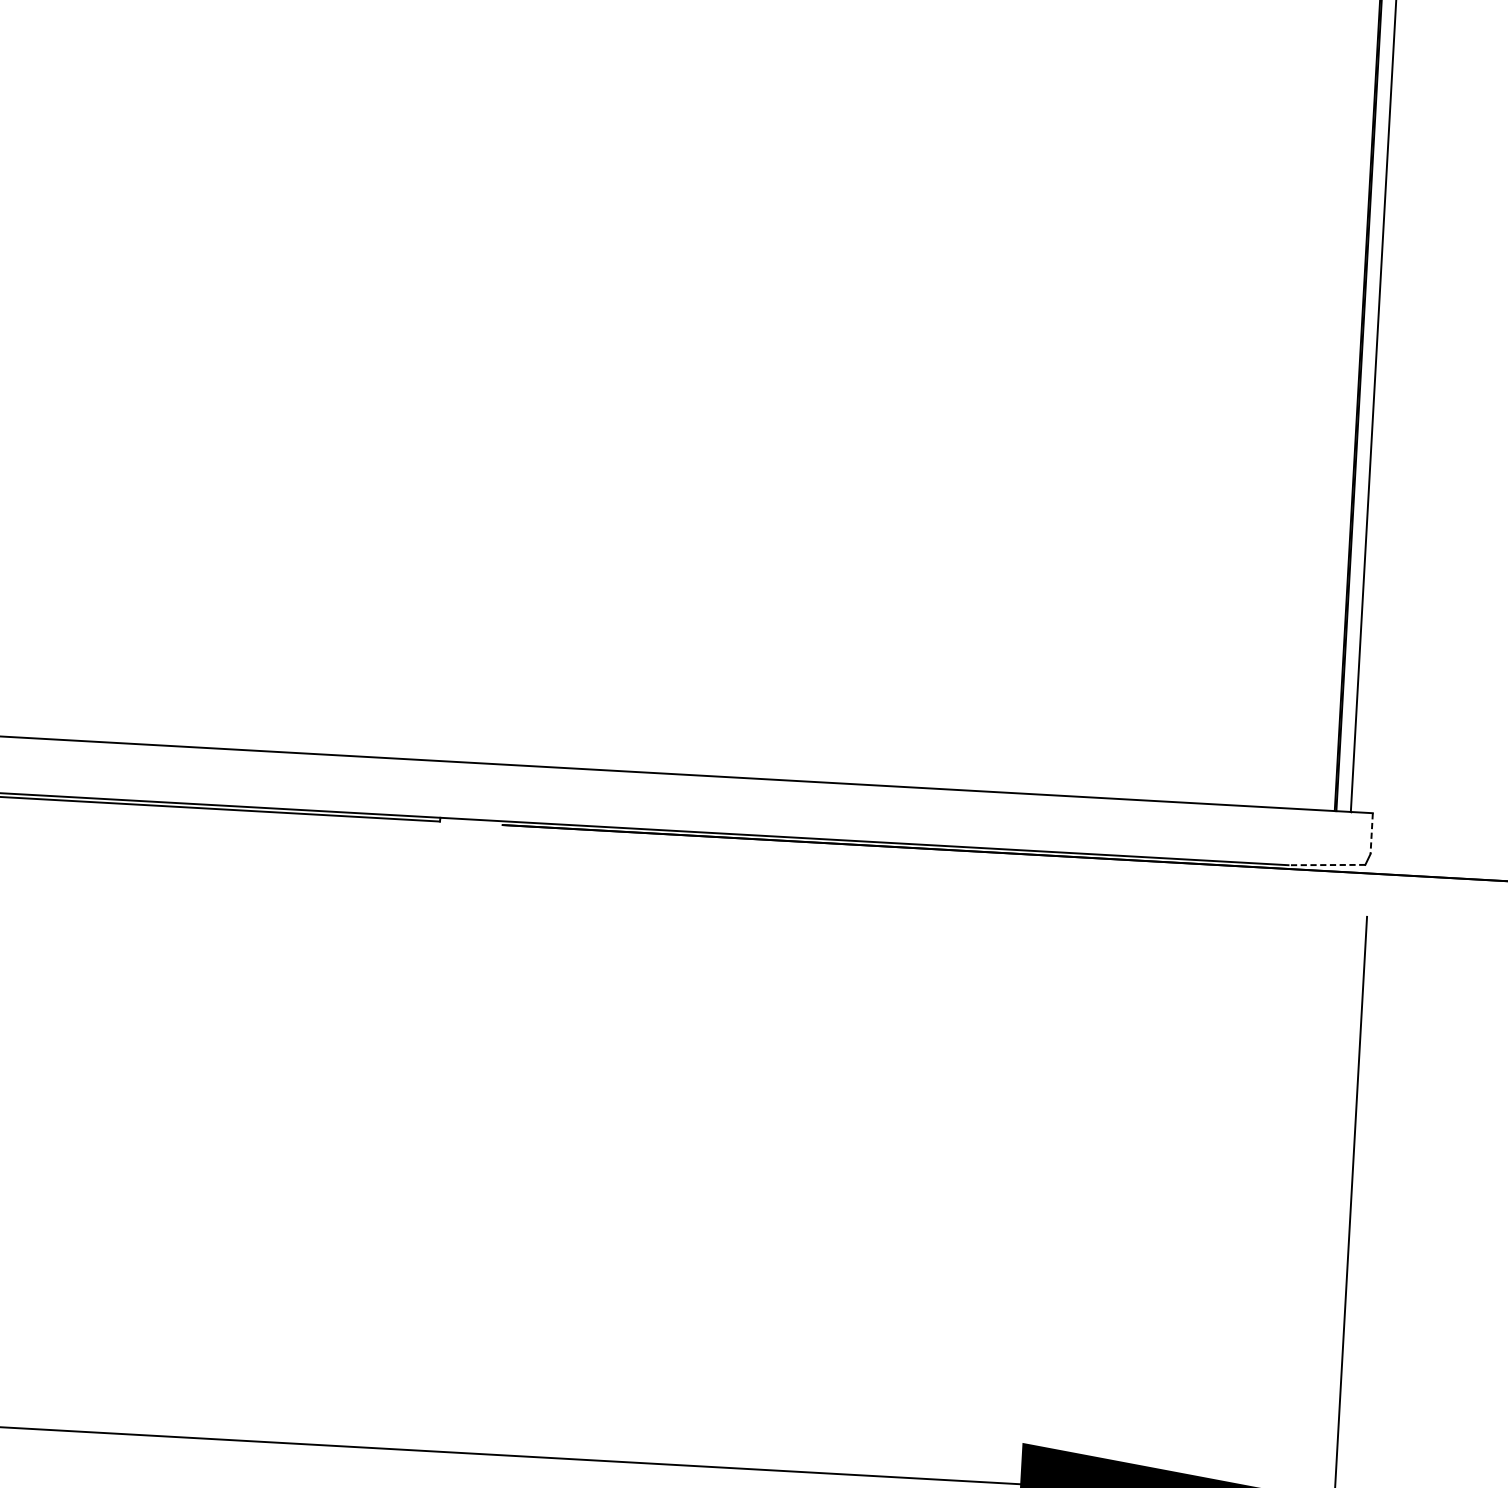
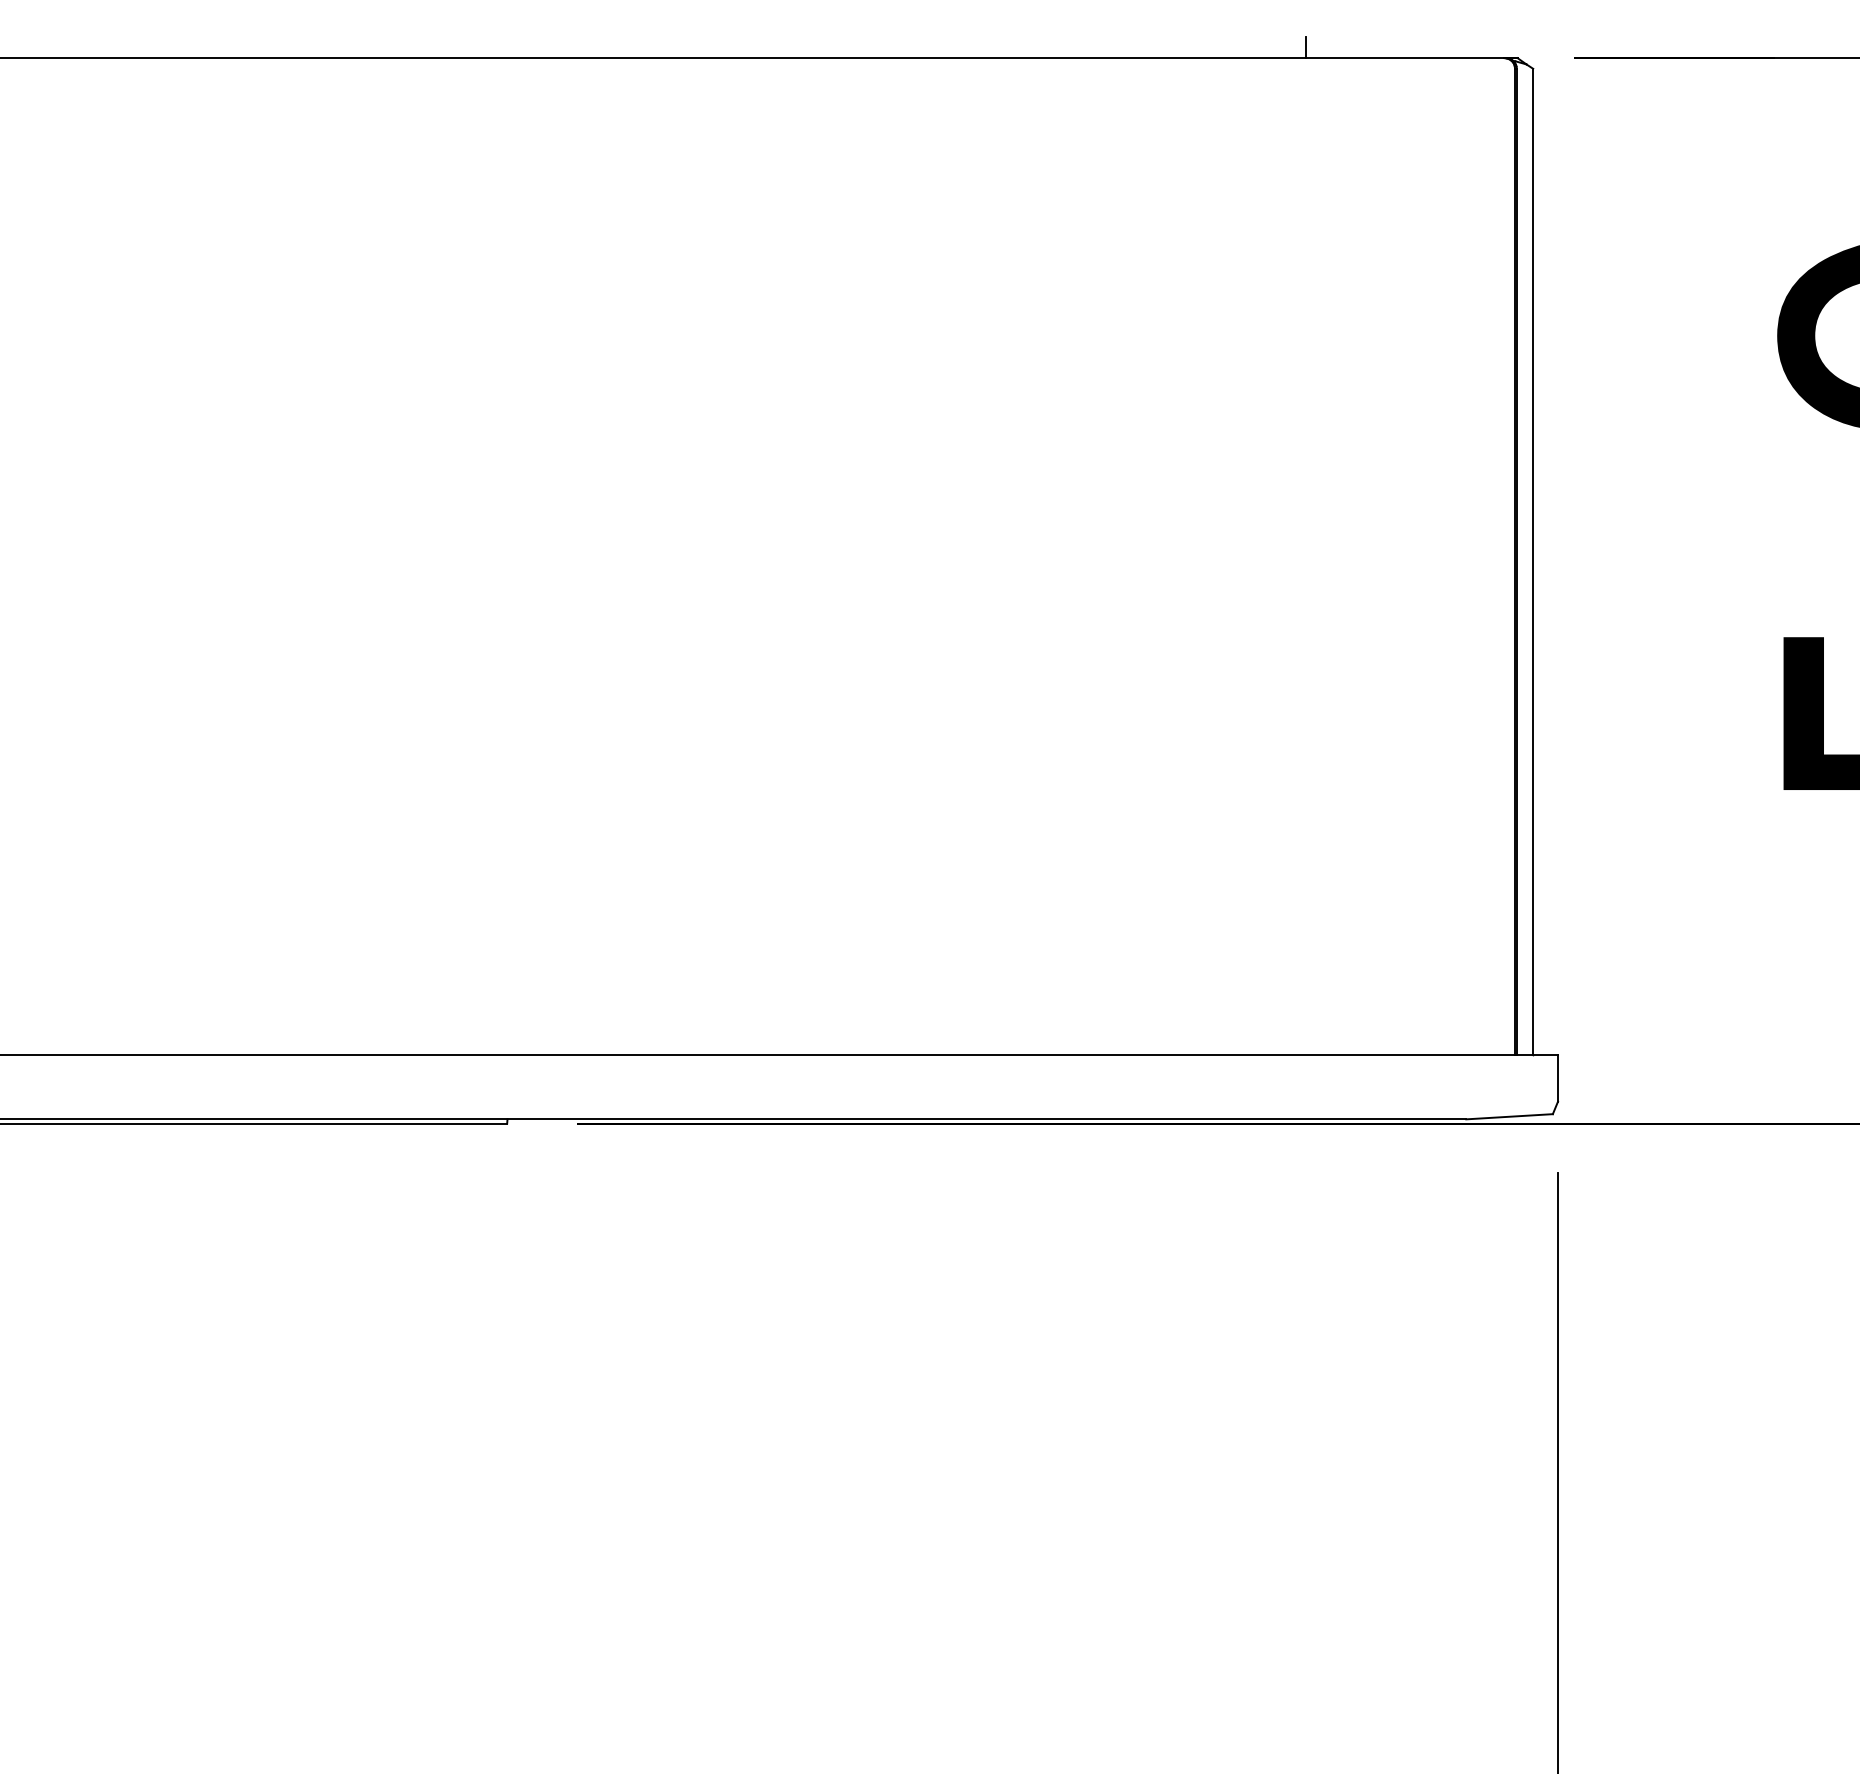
line: (1372, 834) -> (1558, 1079), dashed -> solid
line: (1326, 864) -> (1509, 1116), dashed -> solid

